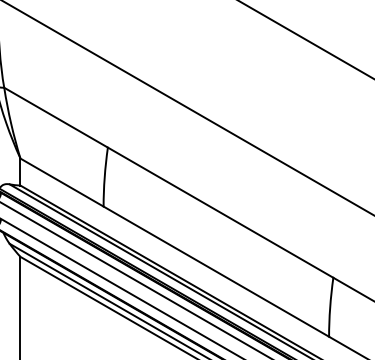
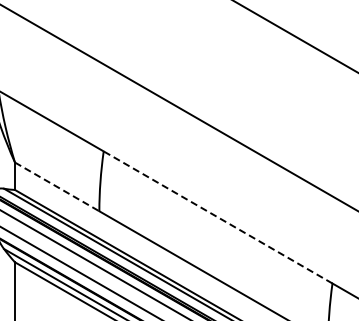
line: (62, 182) -> (57, 186), solid -> dashed
line: (220, 212) -> (217, 217), solid -> dashed

